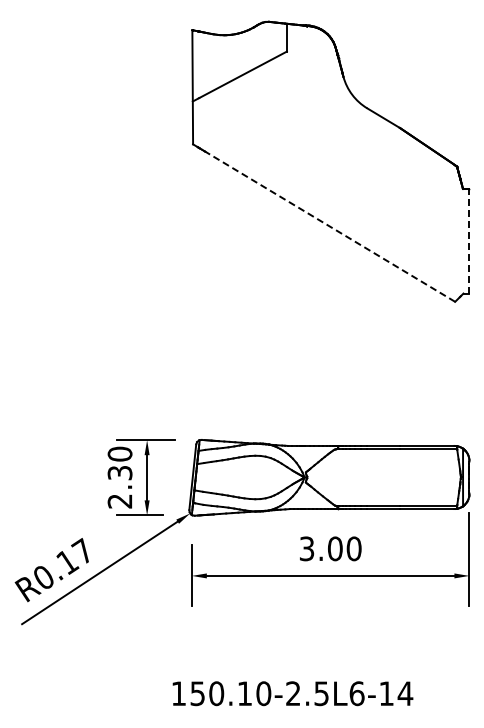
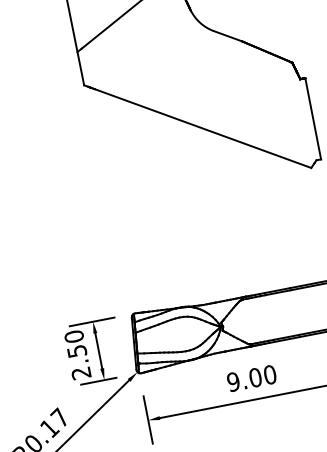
line: (330, 226) -> (203, 128), dashed -> solid
line: (469, 240) -> (313, 118), dashed -> solid
text: (119, 472) -> (76, 351), 2.30 -> 2.50
text: (306, 548) -> (233, 381), 3.00 -> 9.00

